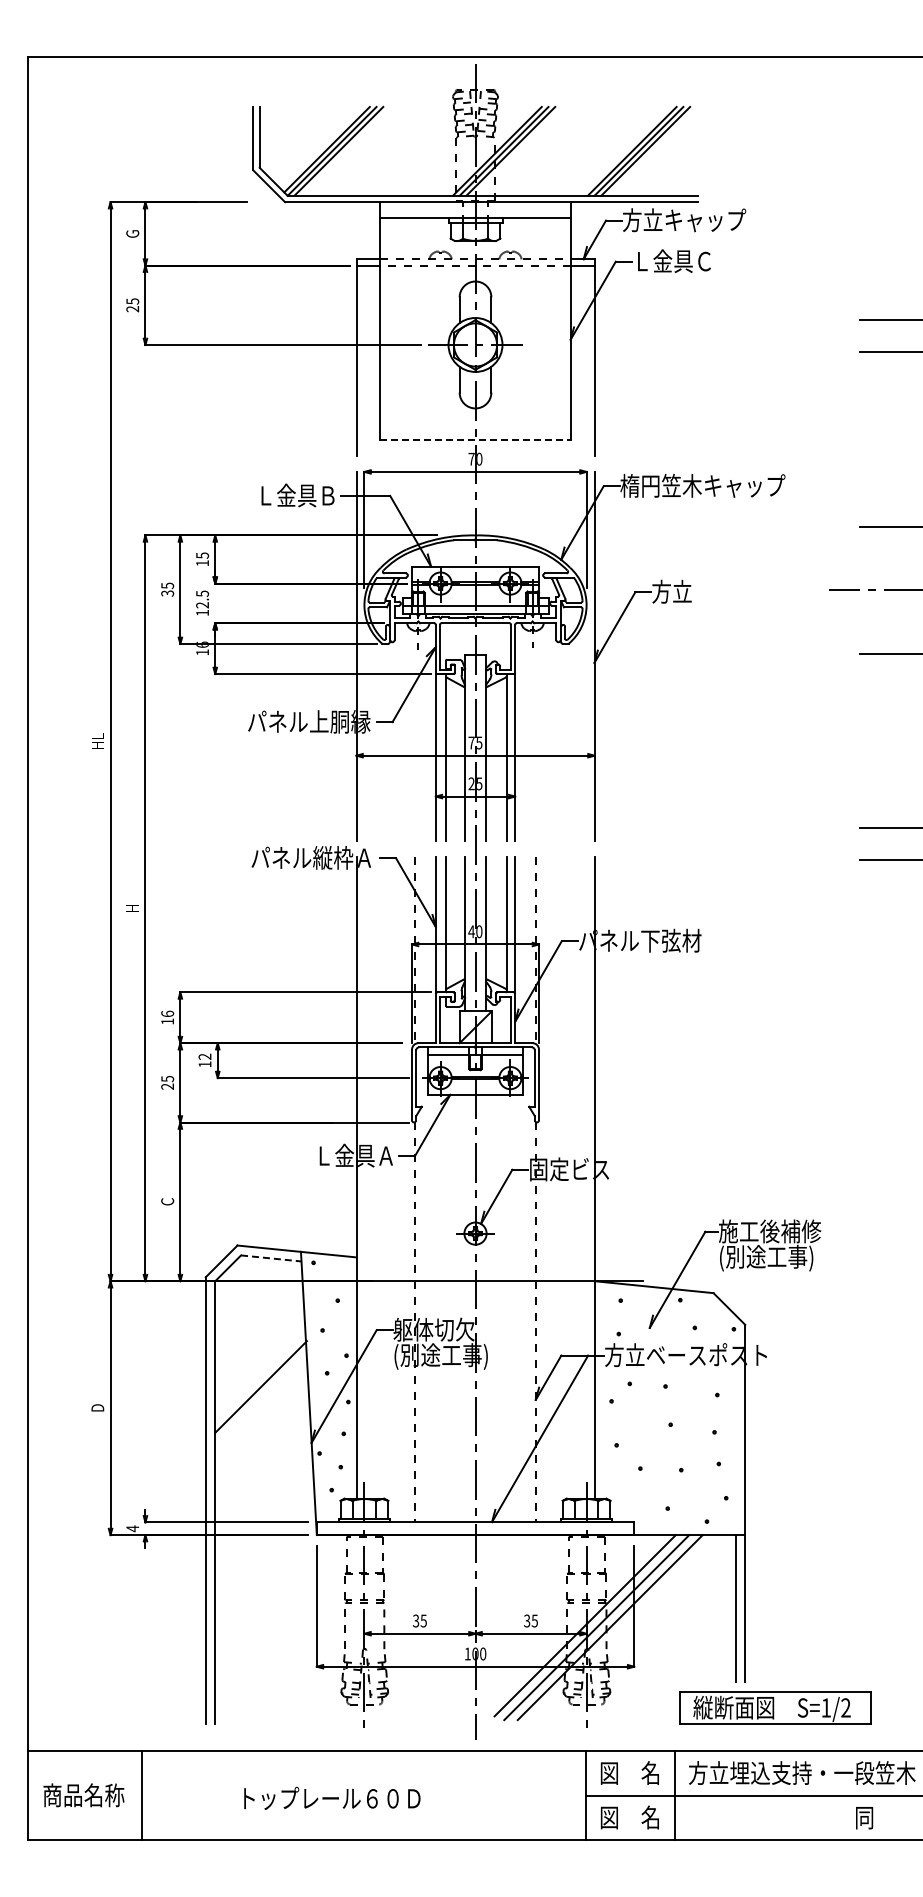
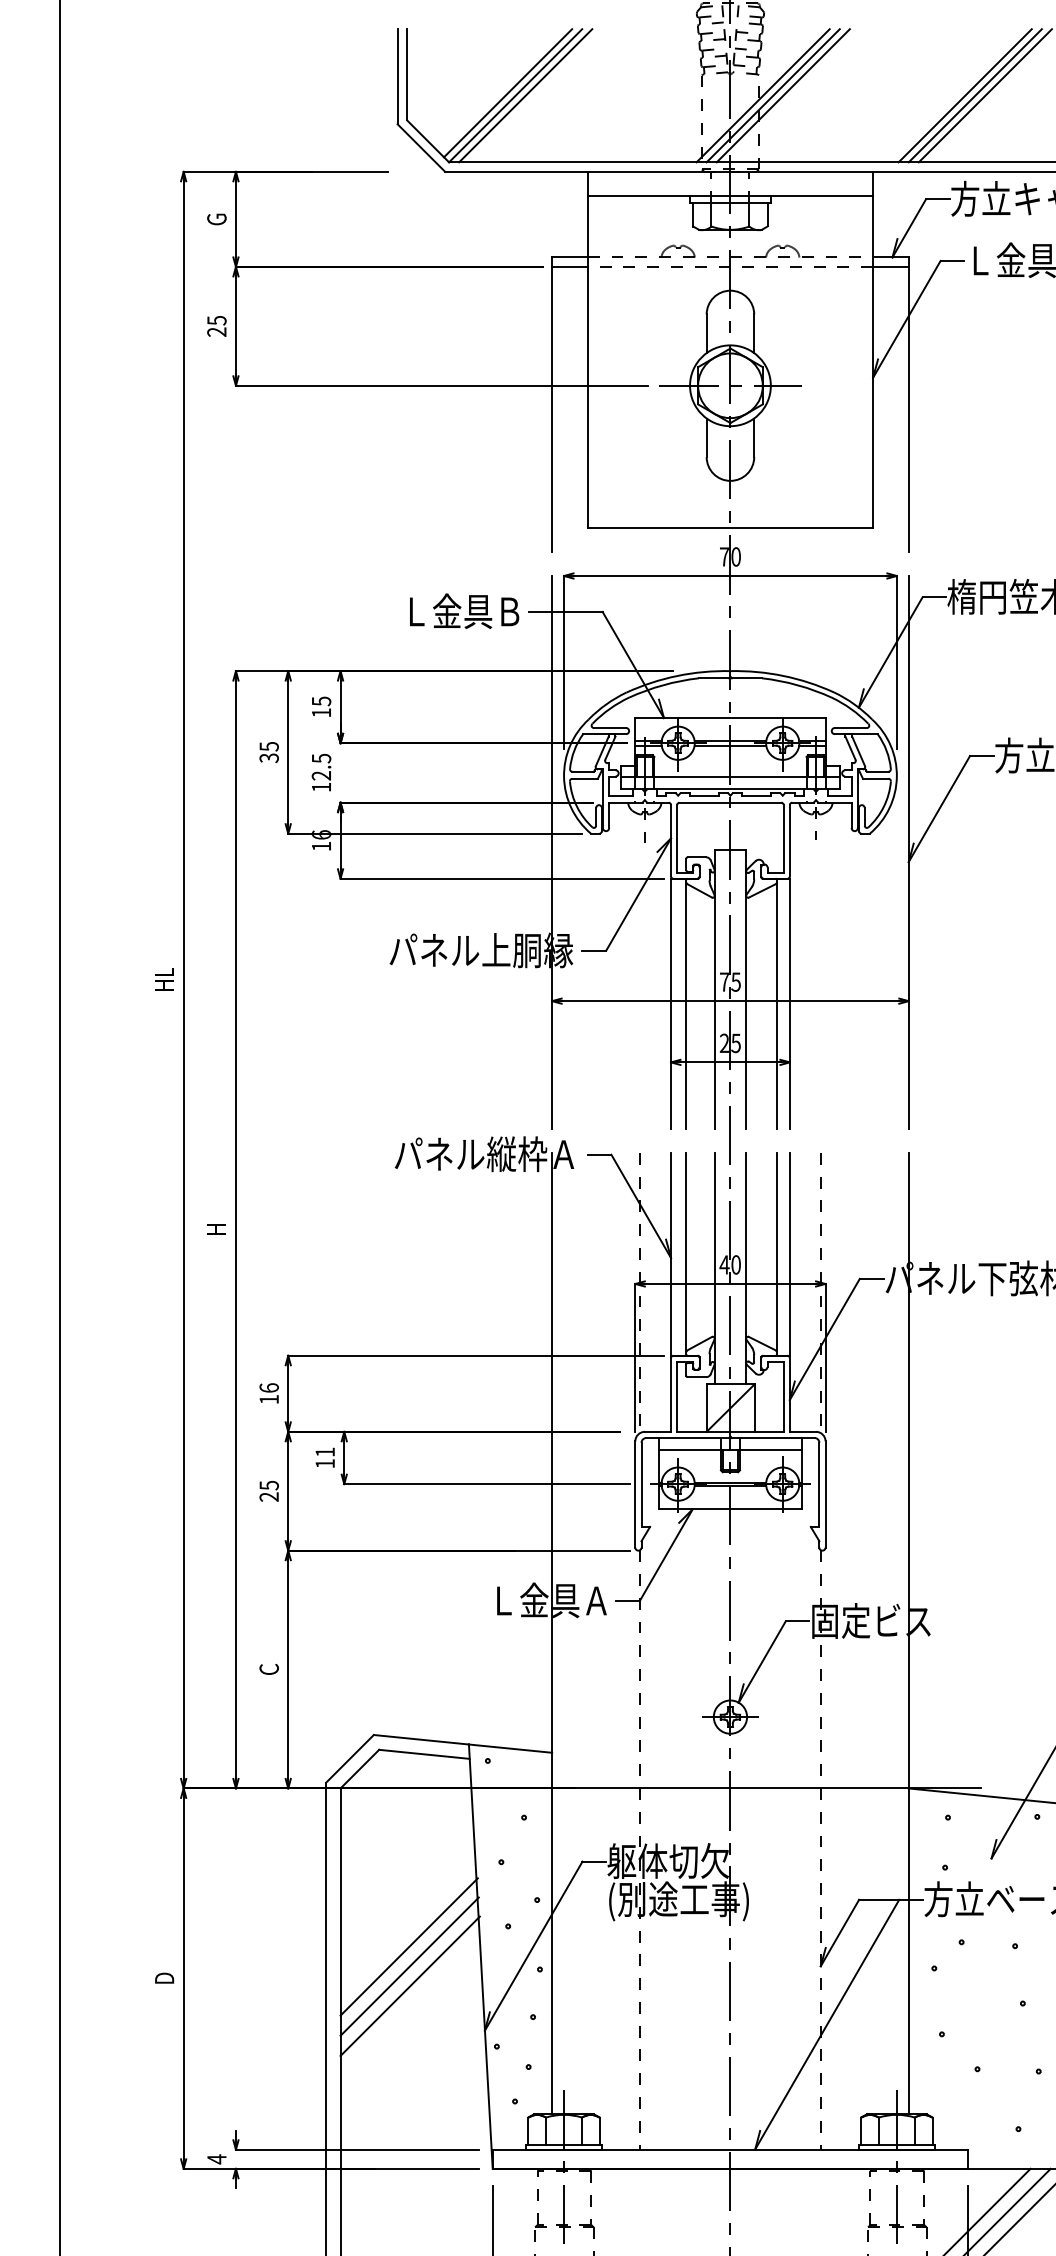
line: (476, 440) -> (731, 528), dashed -> solid
text: (204, 1056) -> (324, 1451), 12 -> 11
line: (271, 1258) -> (424, 1754), dashed -> solid
line: (261, 1400) -> (409, 1967), added
line: (261, 1412) -> (409, 1985), added

